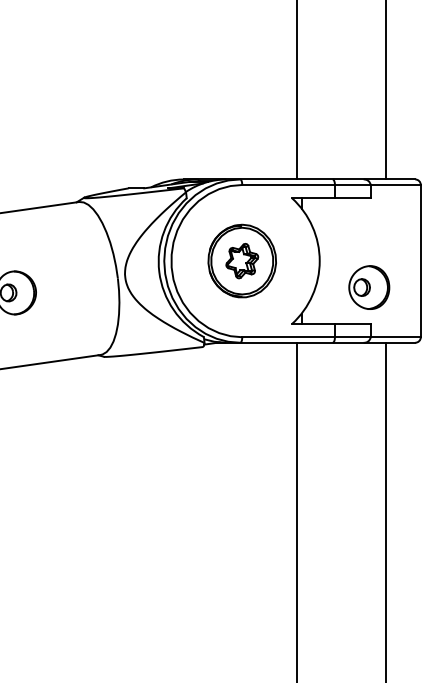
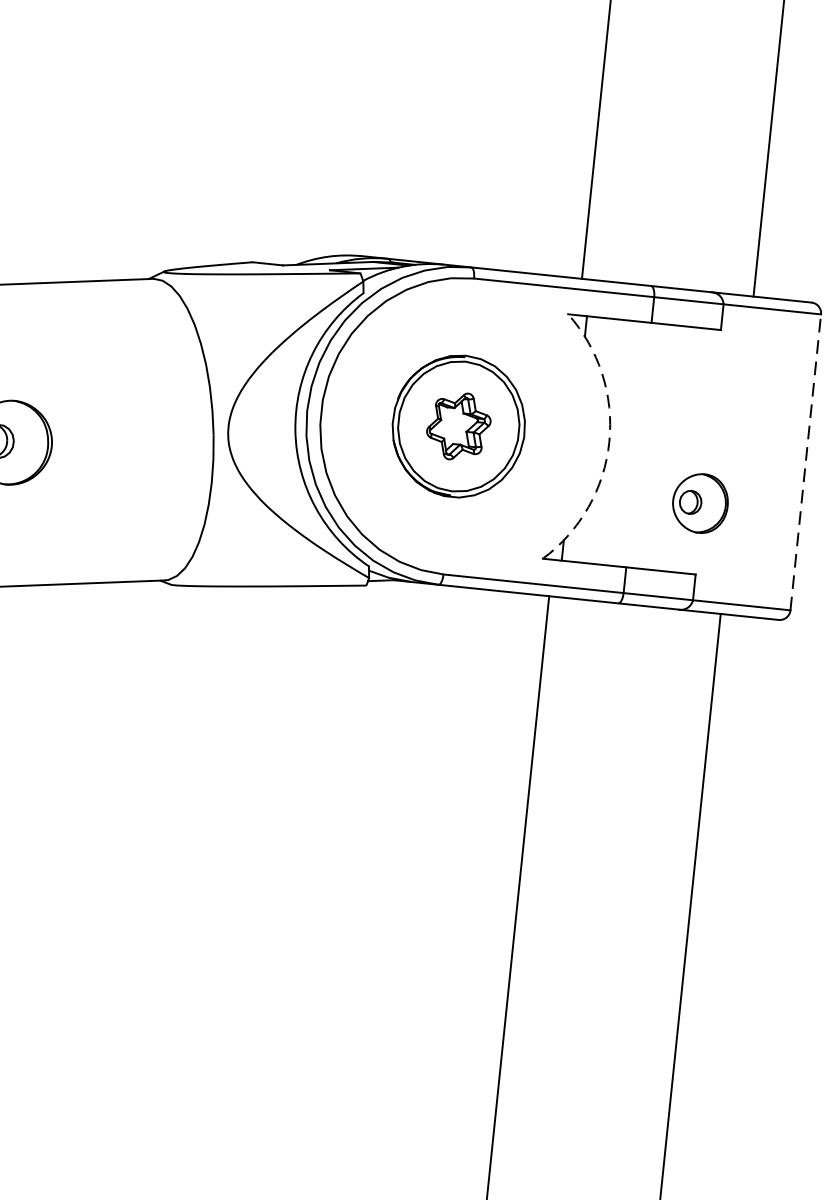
line: (420, 260) -> (805, 461), solid -> dashed
arc: (319, 261) -> (608, 442), solid -> dashed
part: (369, 287) -> (700, 503), size x0.7

